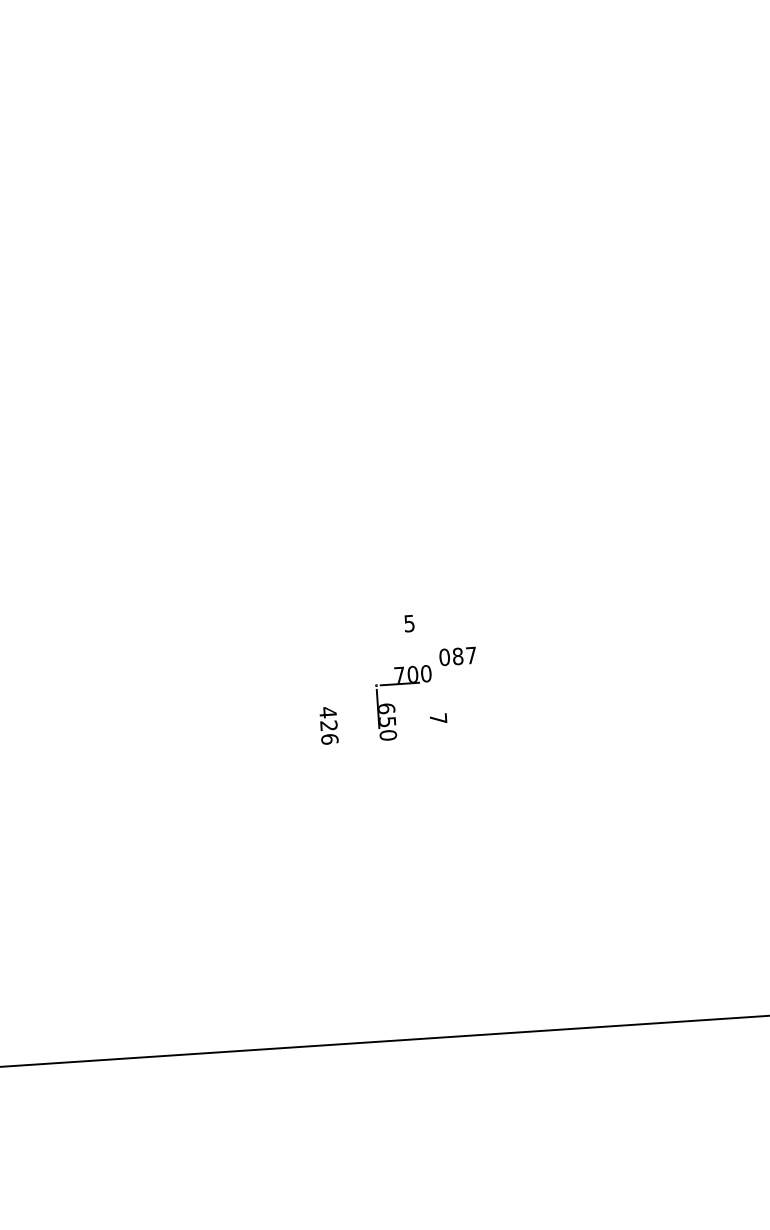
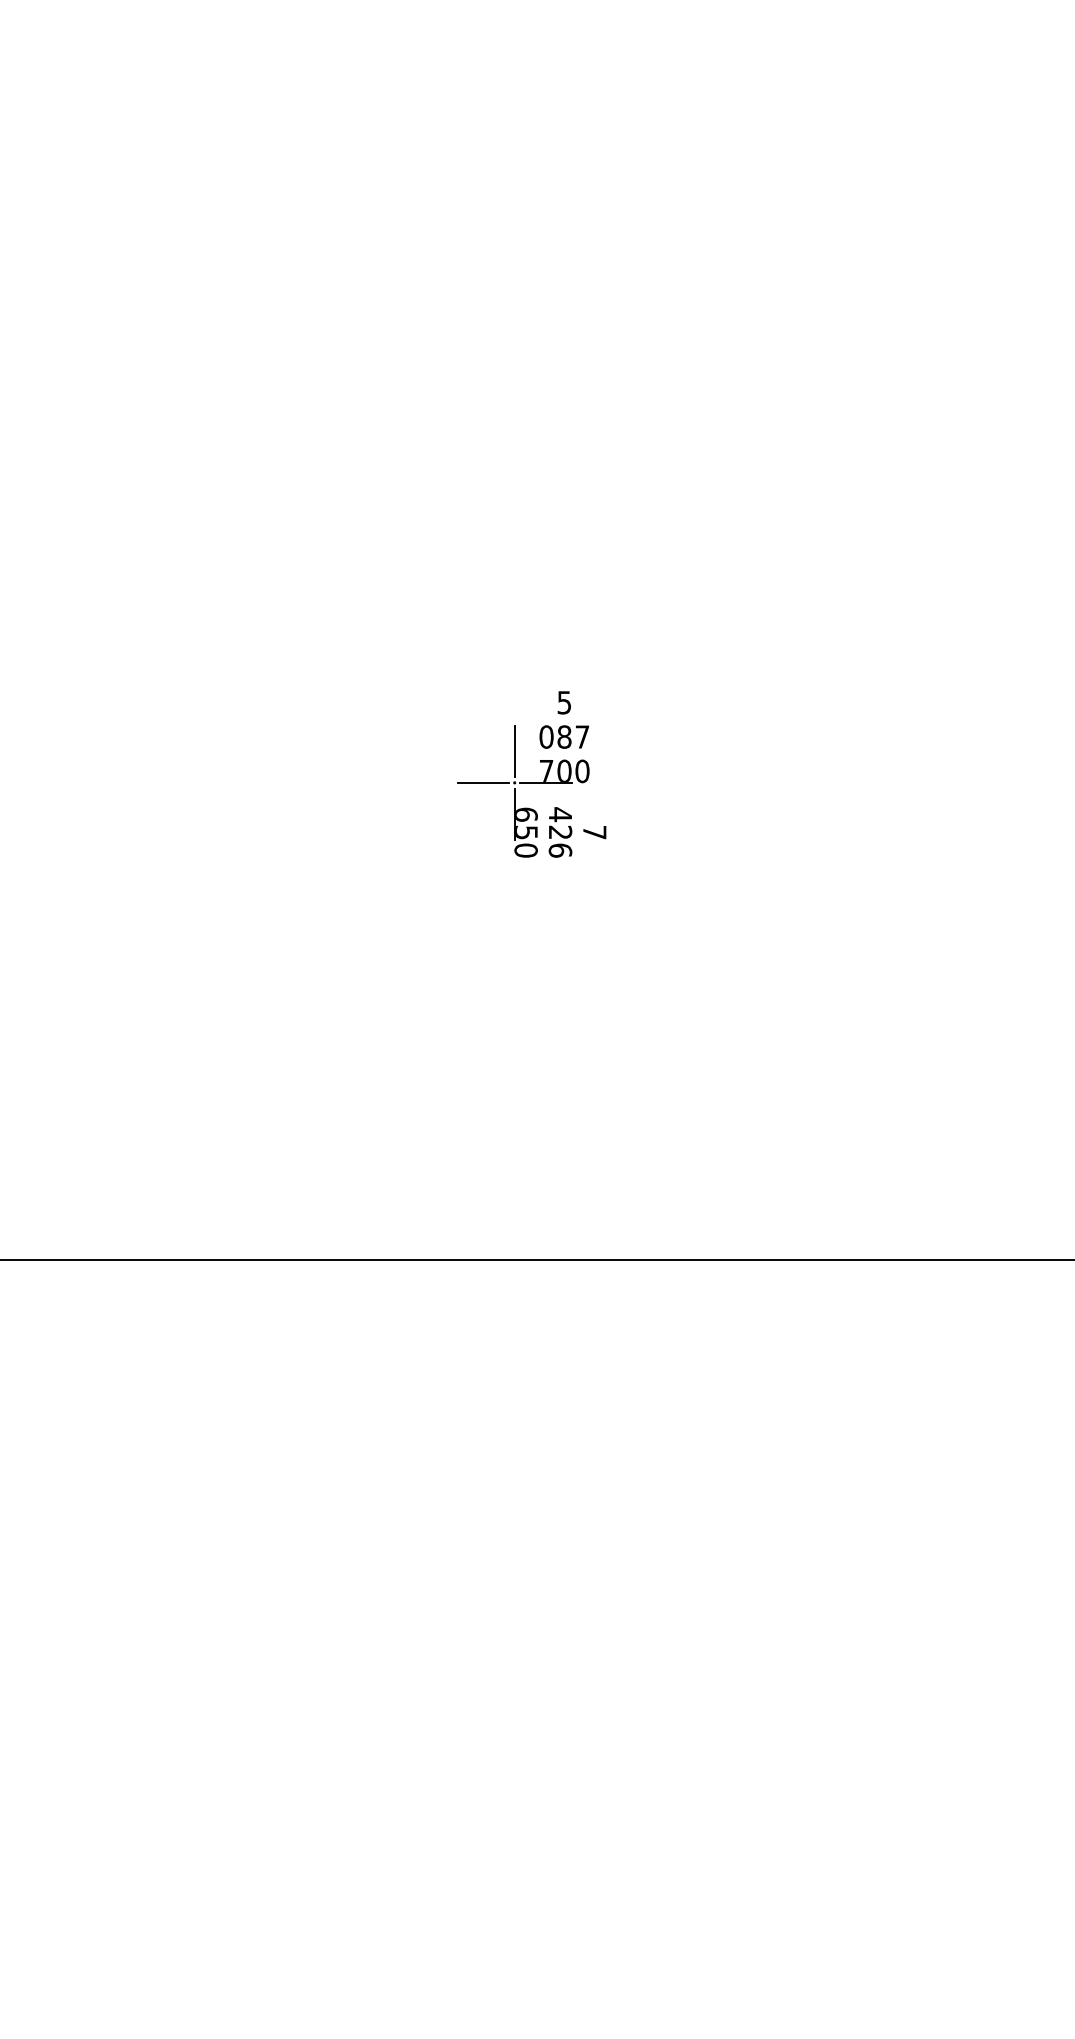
text: (457, 656) -> (564, 736), moved
line: (374, 662) -> (514, 751), added
line: (353, 686) -> (483, 782), added
text: (328, 725) -> (560, 832), moved

